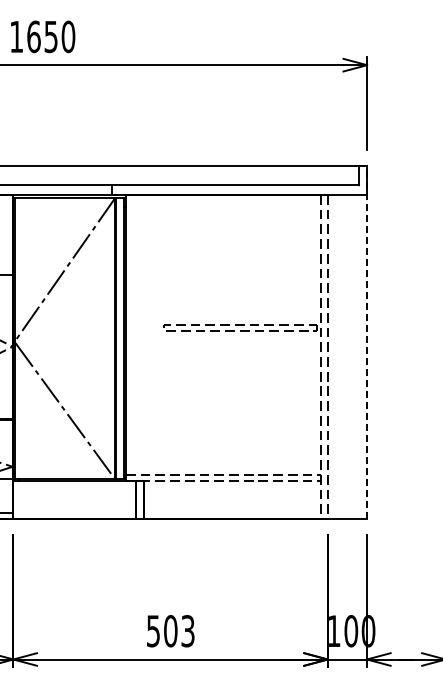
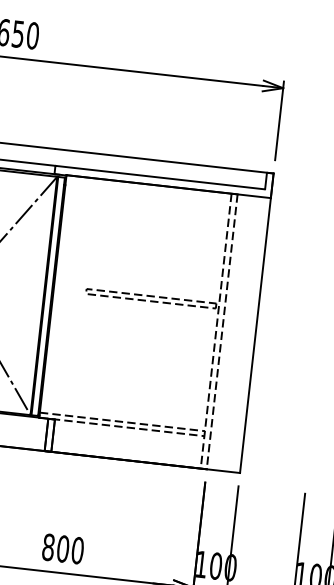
line: (367, 342) -> (257, 323), dashed -> solid
text: (170, 631) -> (62, 549), 503 -> 800

